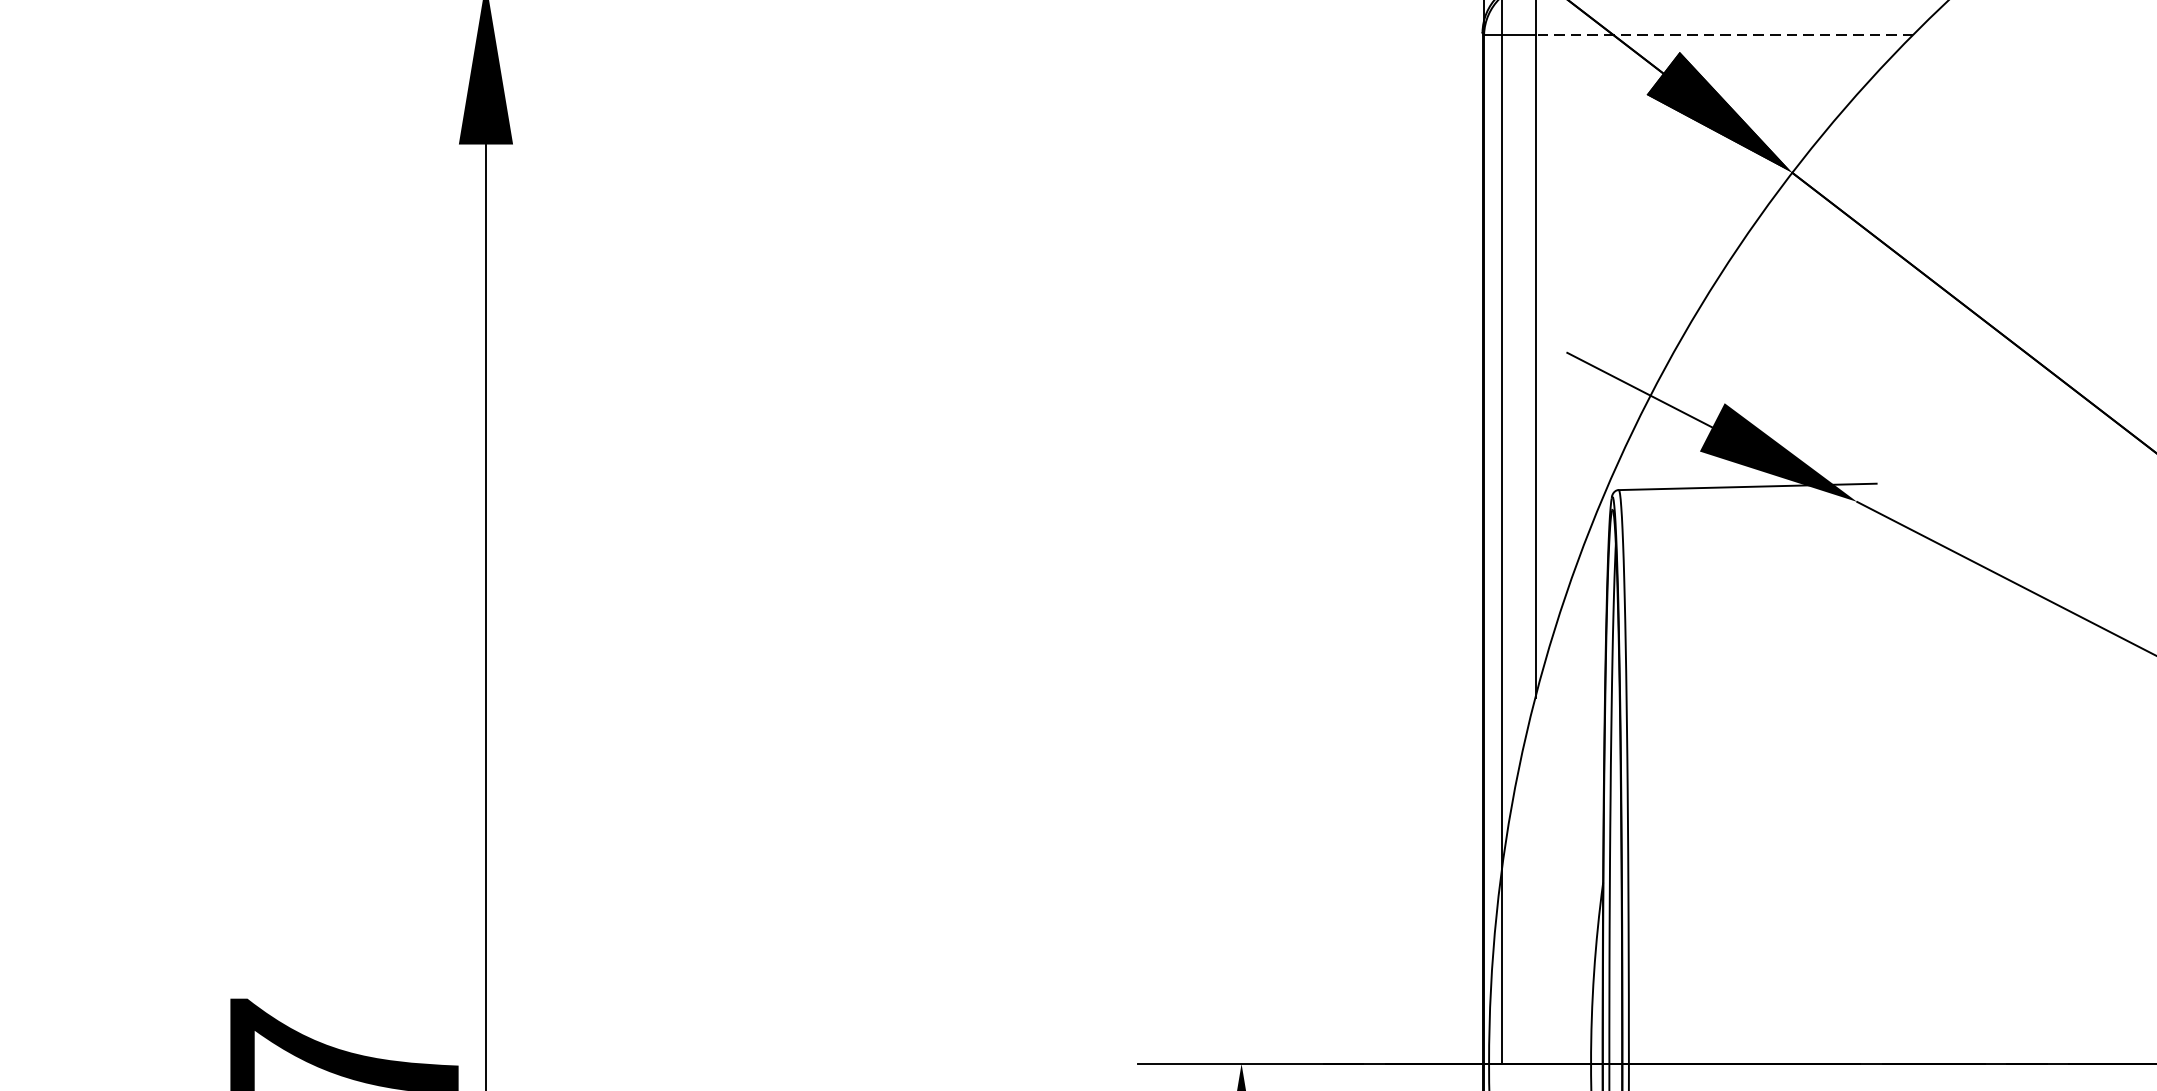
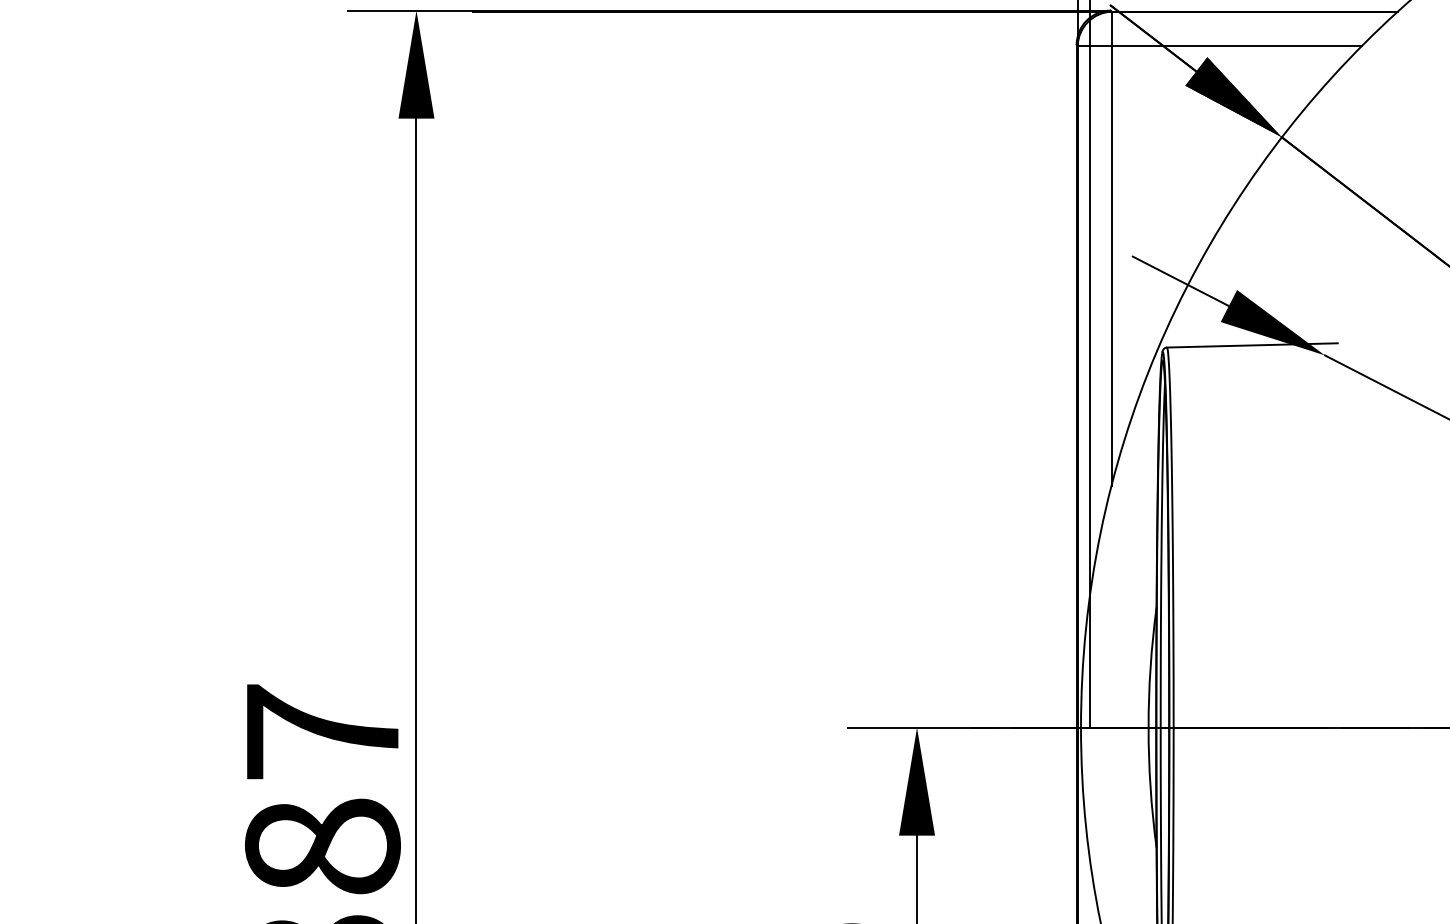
line: (1723, 34) -> (1236, 45), dashed -> solid

